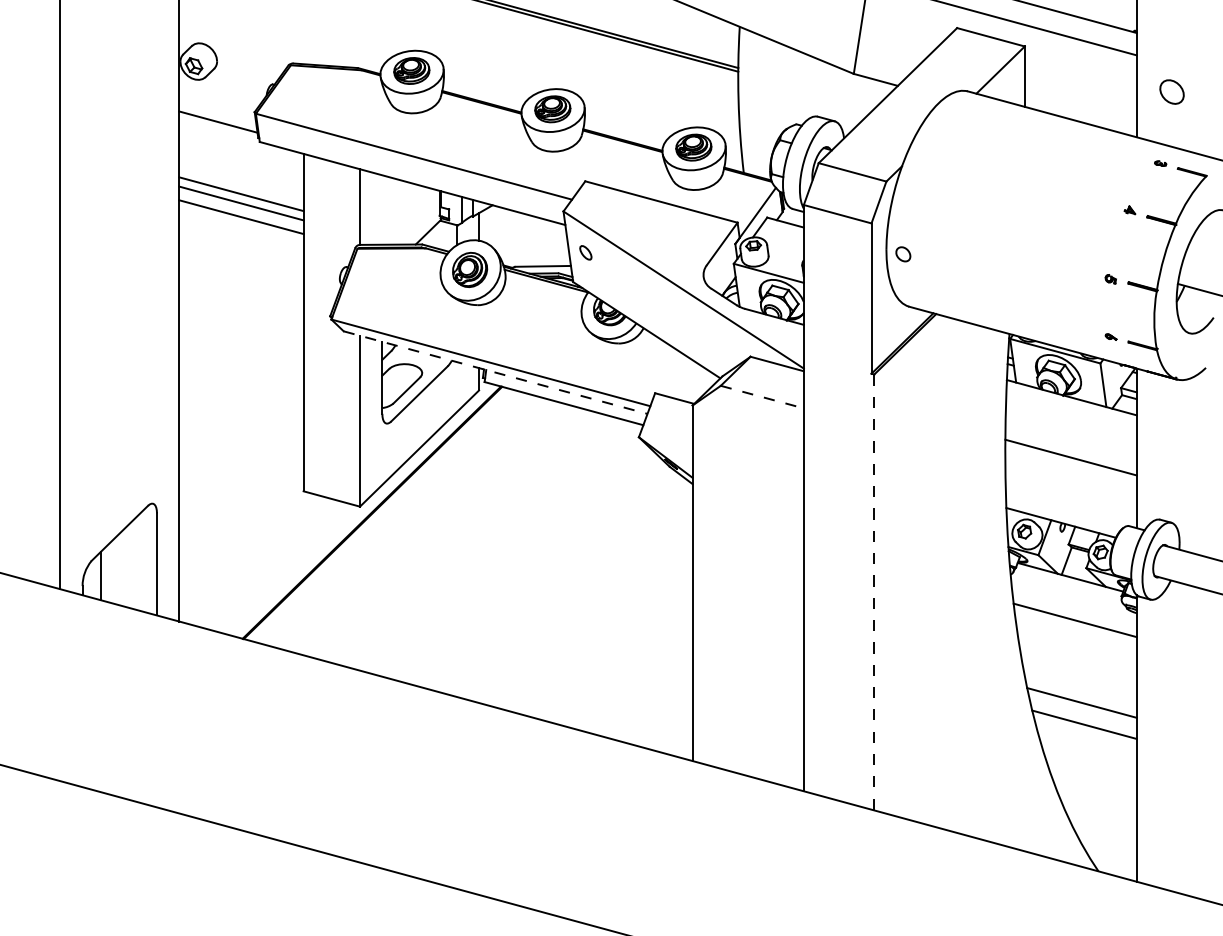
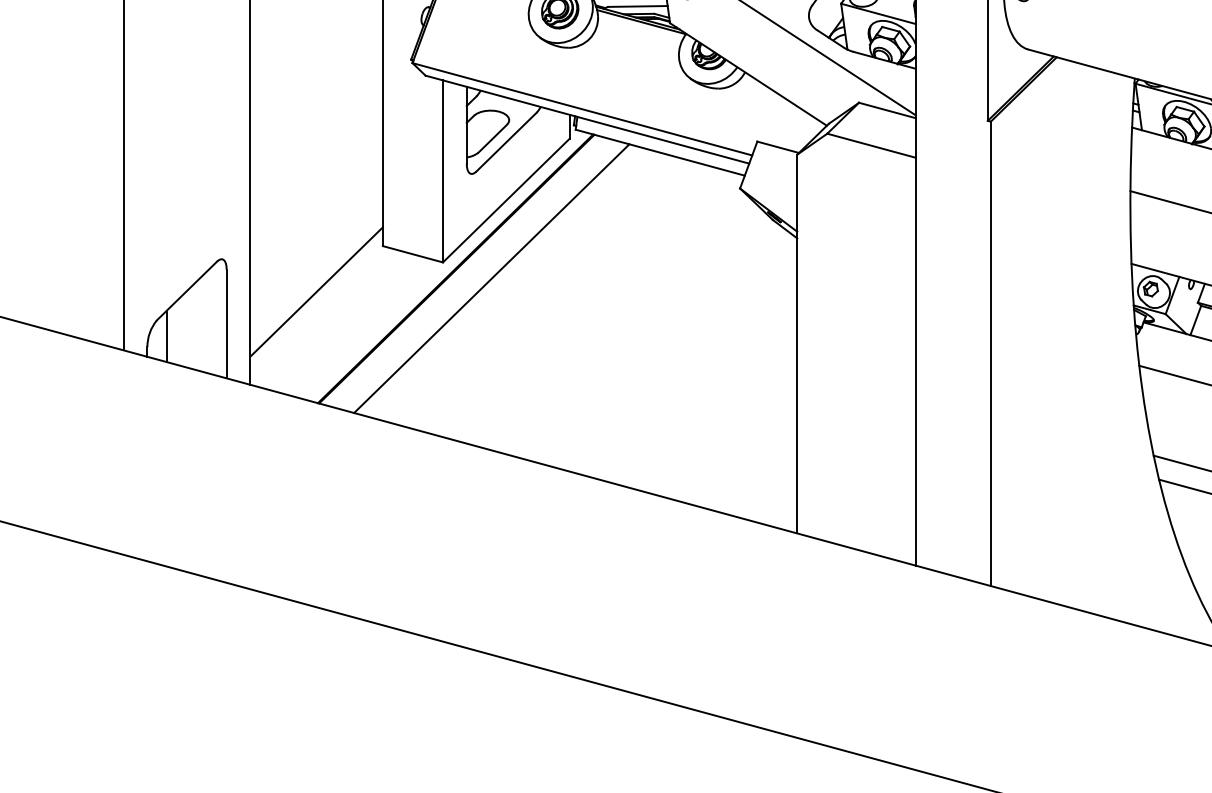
line: (496, 372) -> (588, 119), dashed -> solid
line: (762, 397) -> (871, 146), dashed -> solid
line: (405, 521) -> (491, 278), added
line: (241, 534) -> (316, 292), added
line: (874, 592) -> (991, 353), dashed -> solid

